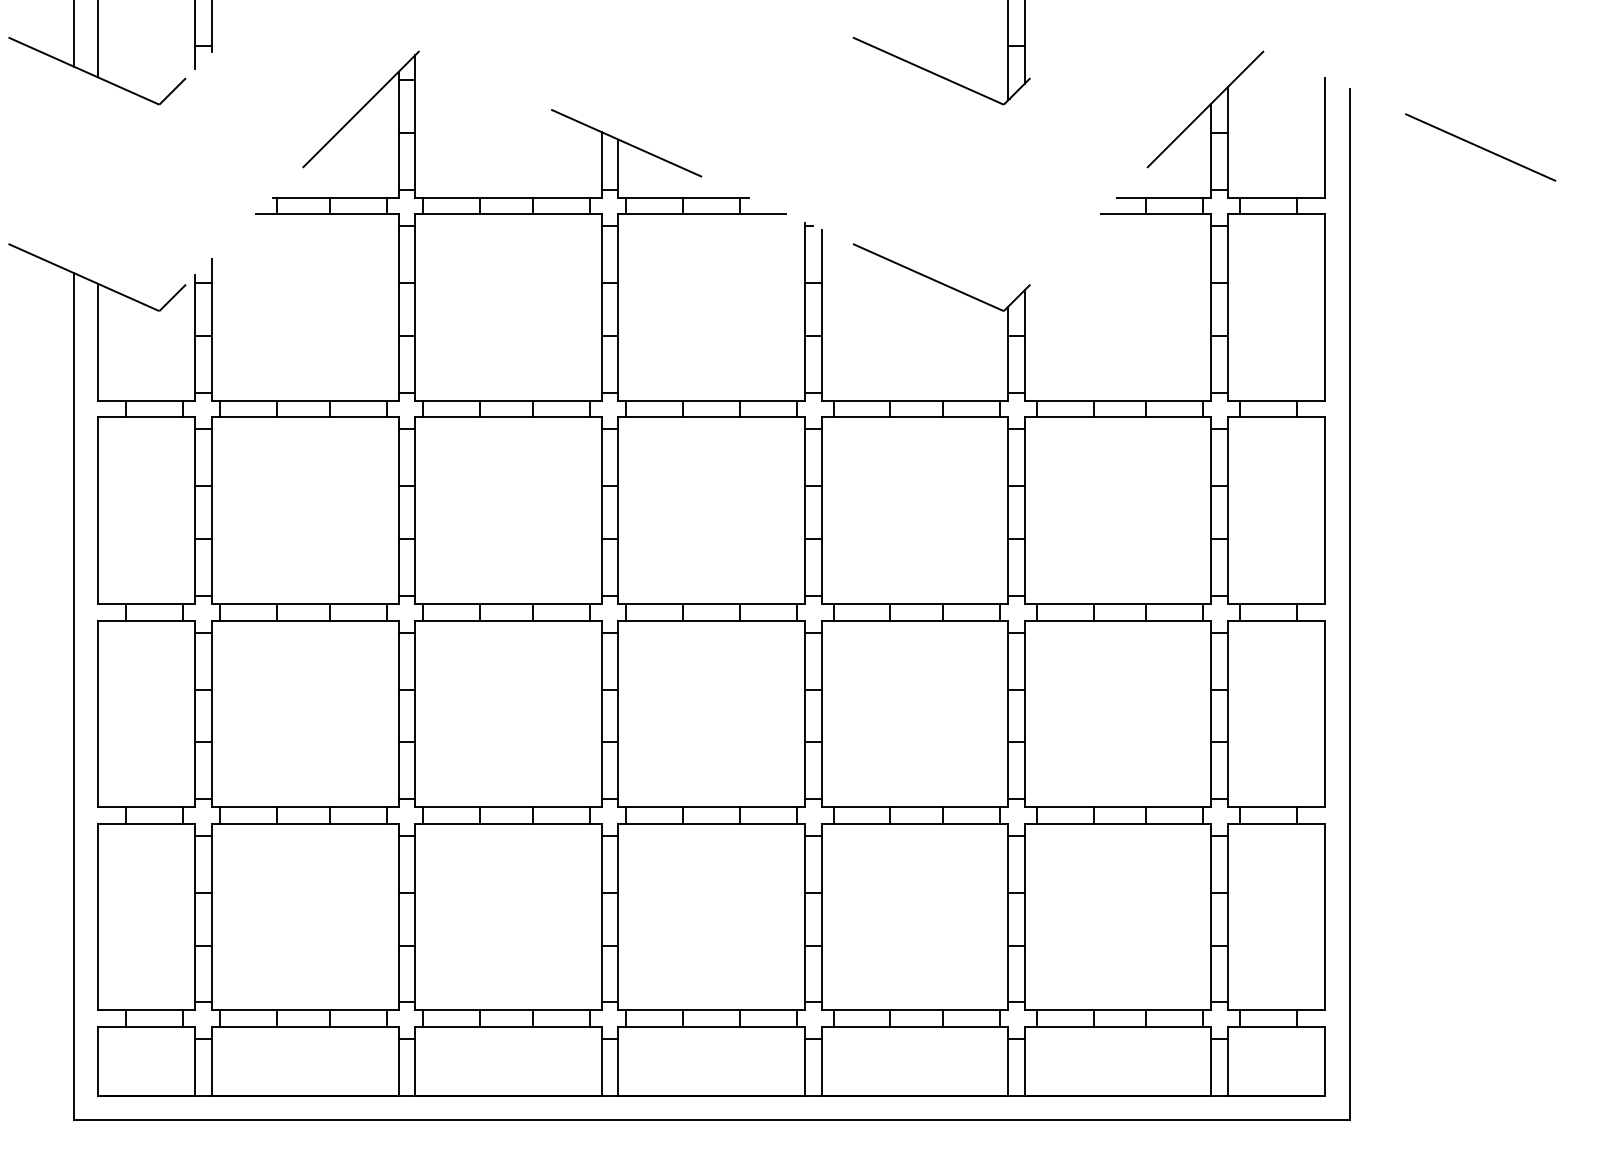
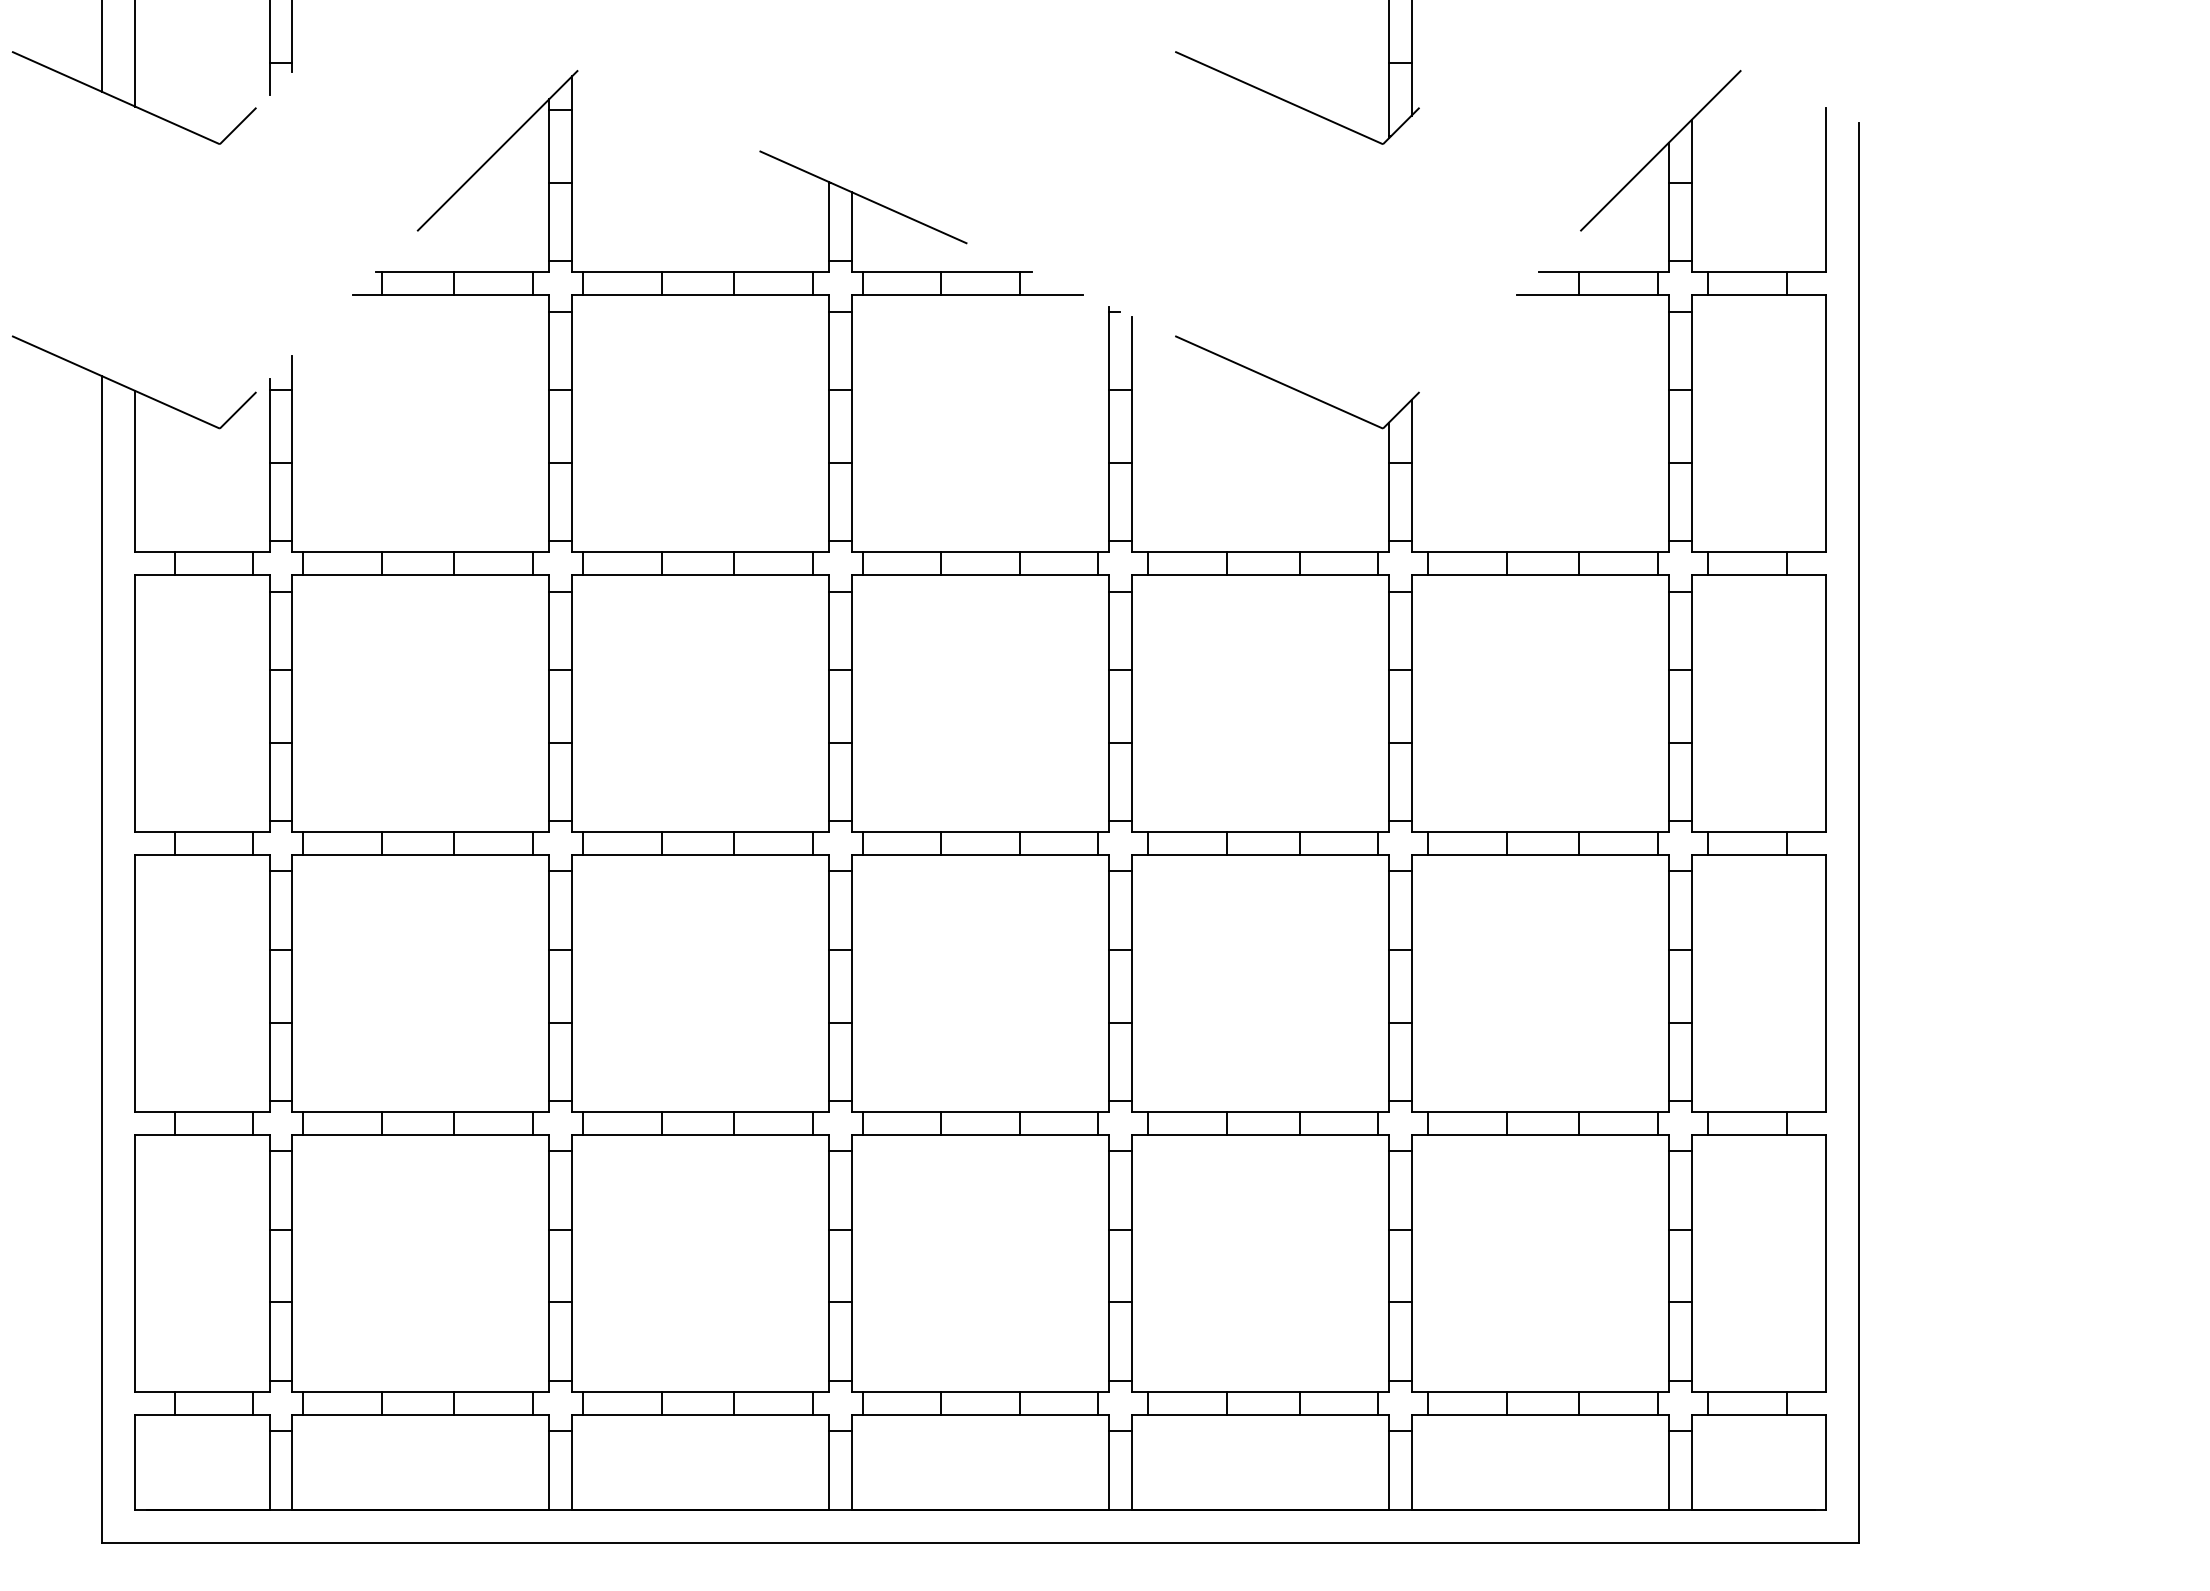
line: (1480, 147) -> (2039, 203), removed

